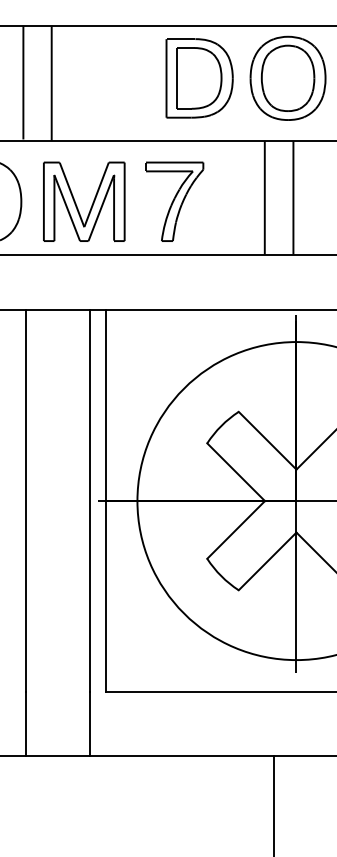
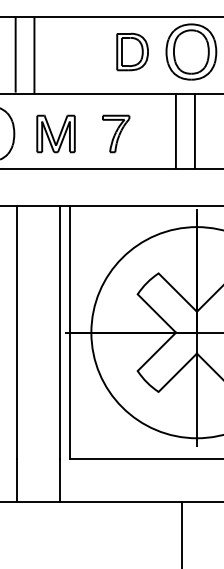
part: (199, 77) -> (132, 51), size x0.7
part: (83, 201) -> (55, 133), size x0.7
part: (173, 201) -> (115, 133), size x0.7

